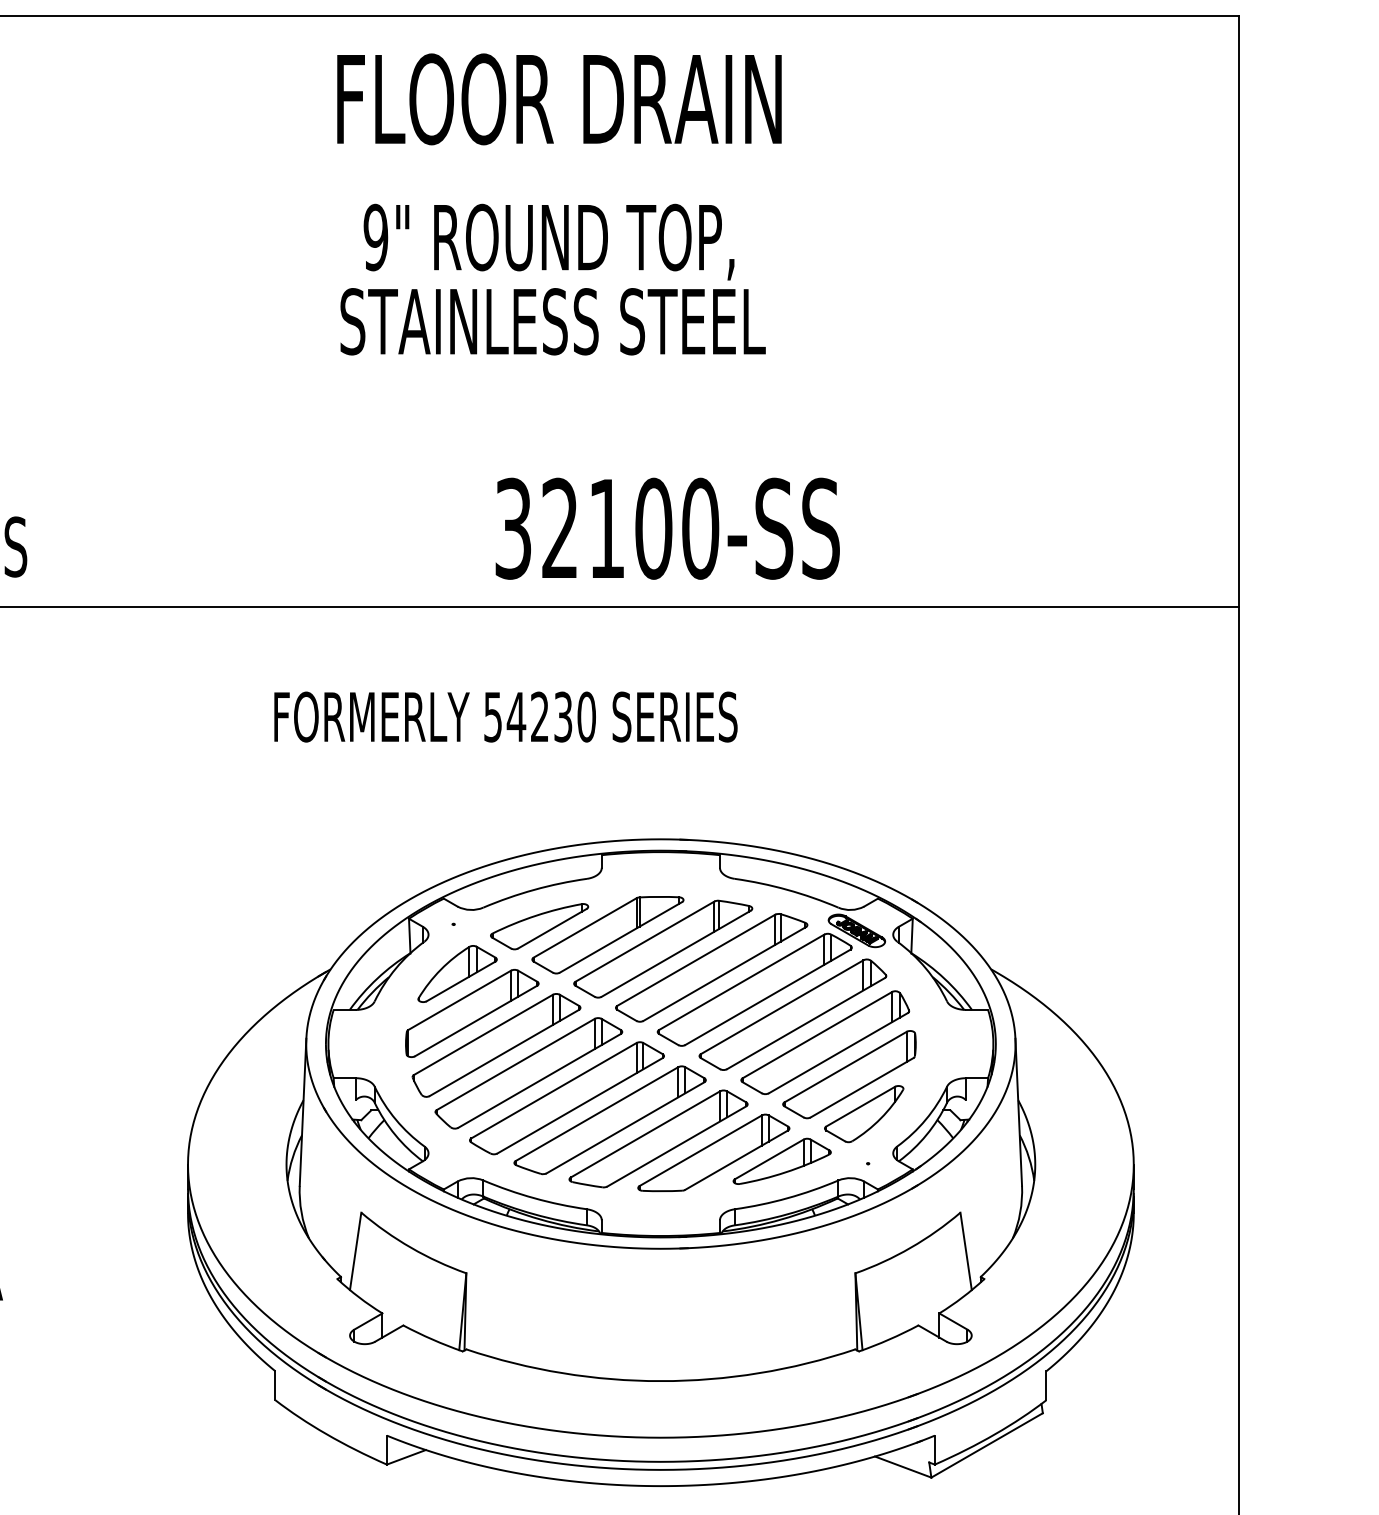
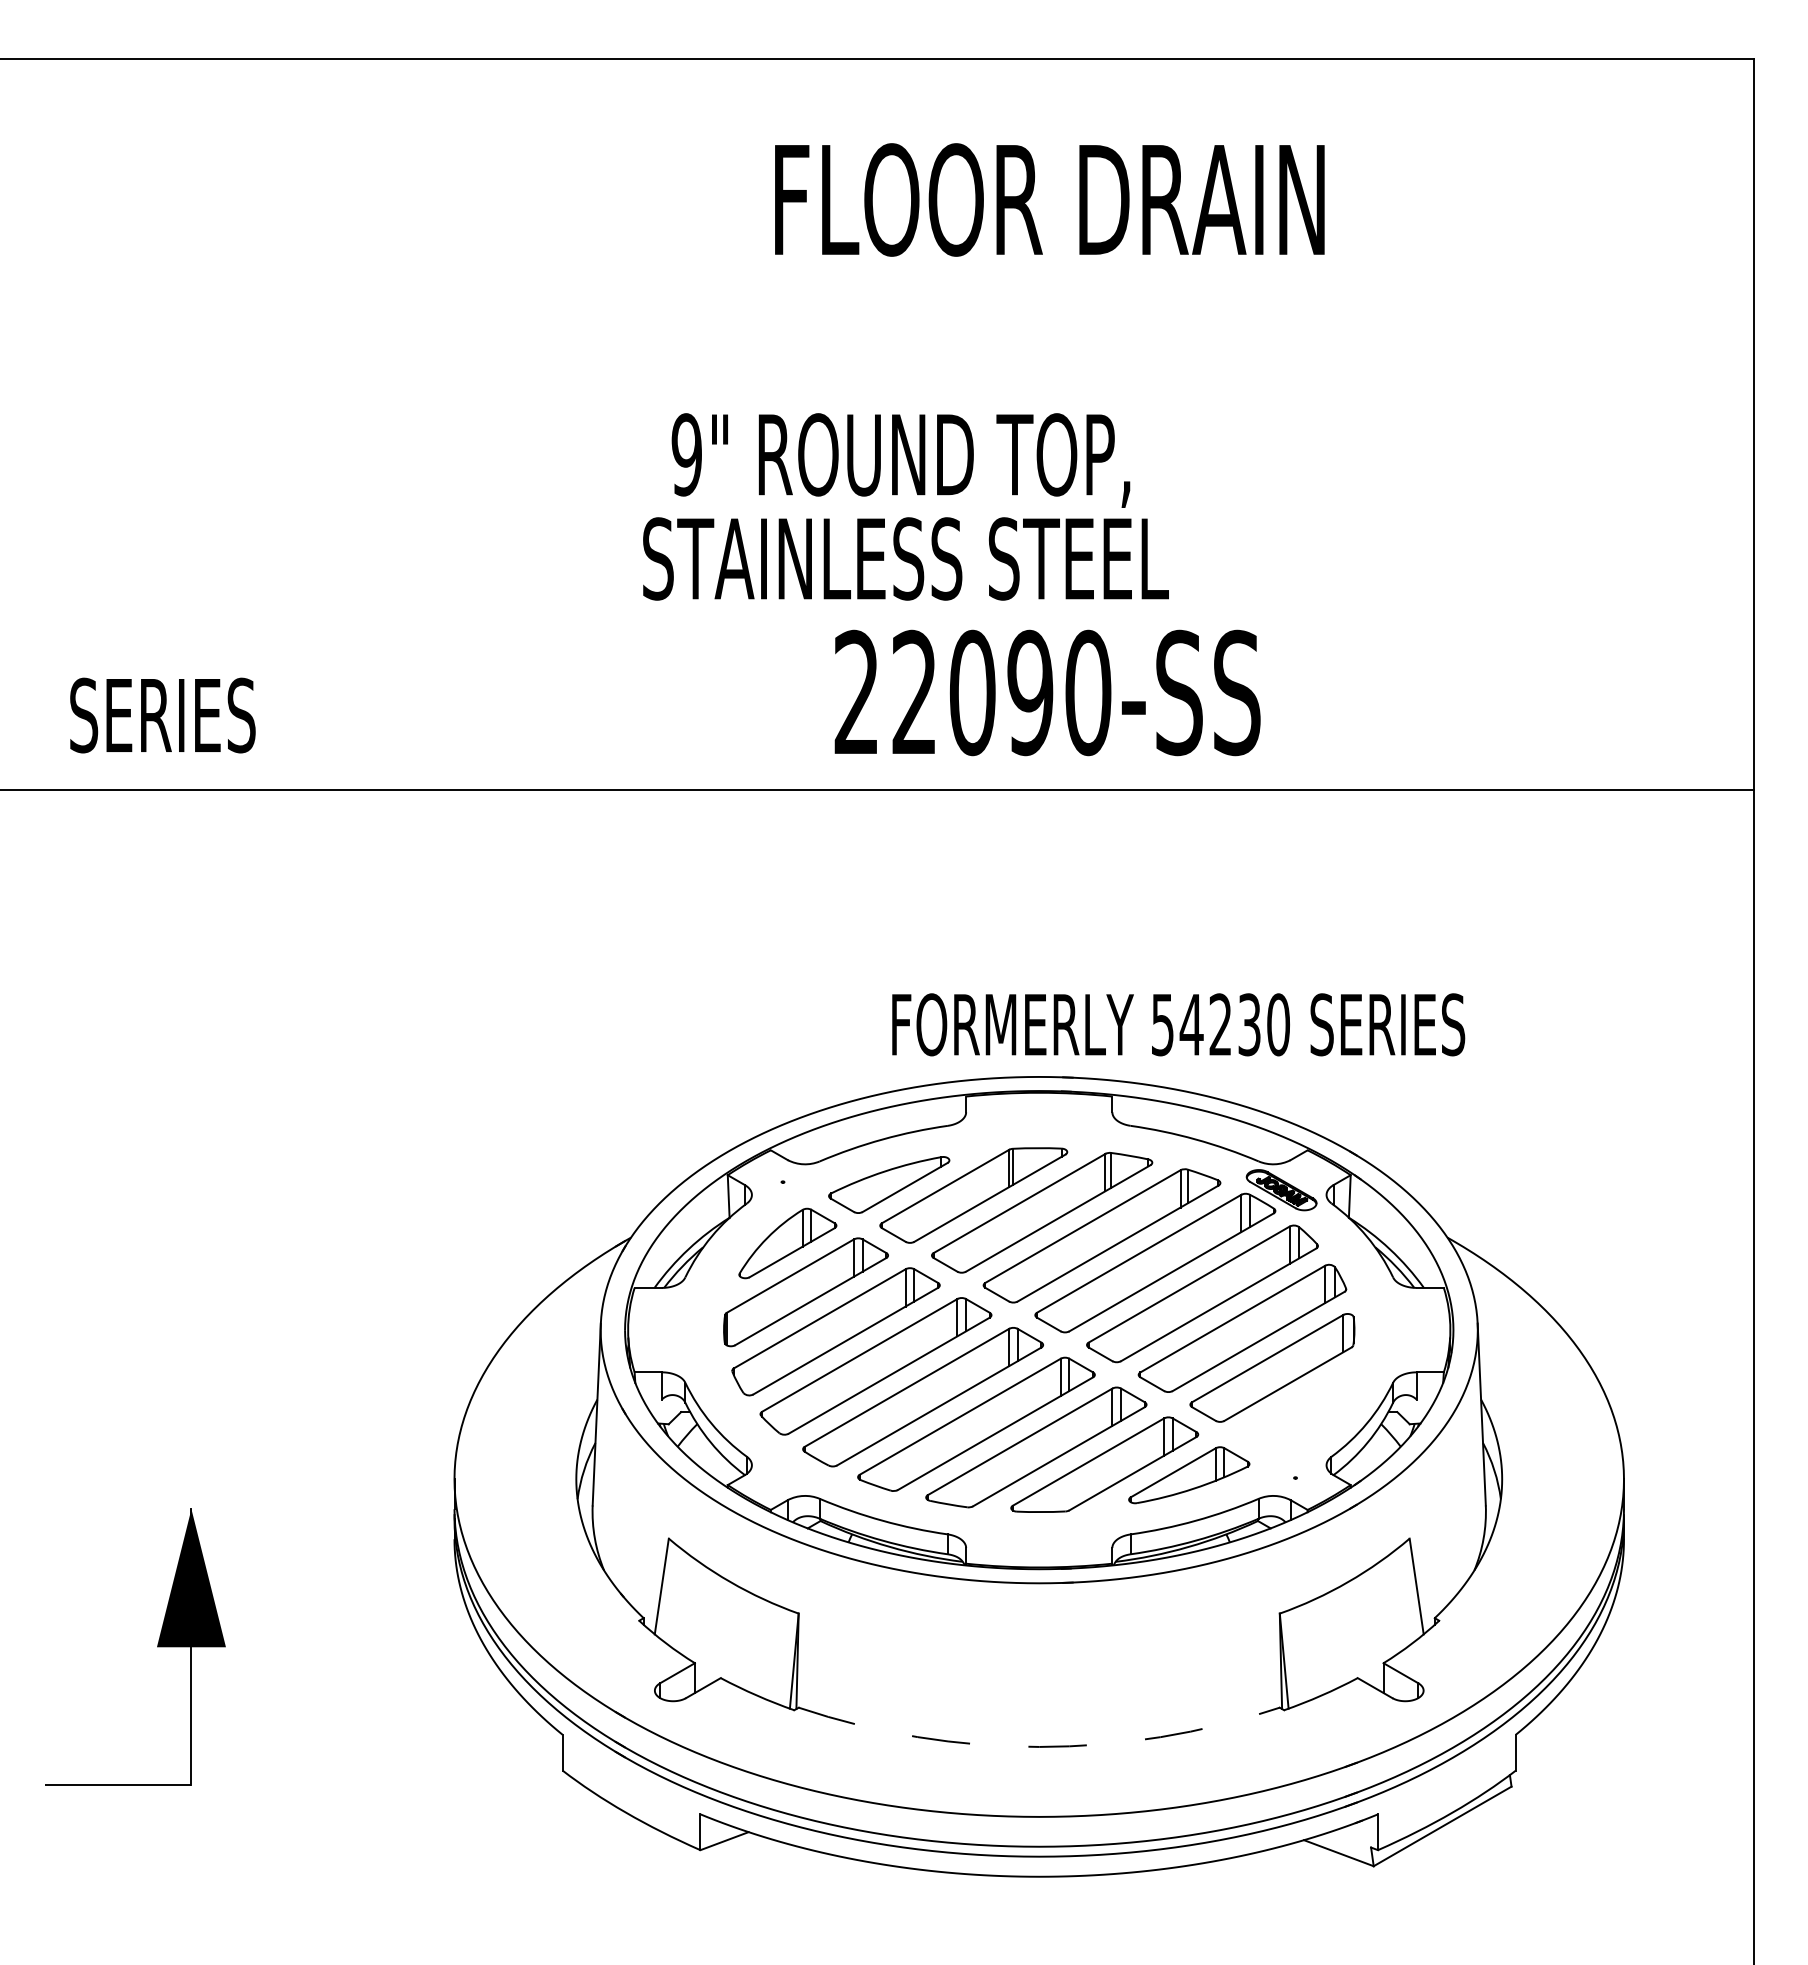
text: (559, 98) -> (1049, 199), moved
text: (552, 279) -> (905, 506), moved
text: (583, 528) -> (943, 692), 32100-SS -> 22090-SS
text: (505, 716) -> (1178, 1024), moved
part: (864, 1113) -> (1290, 1416), removed
arc: (661, 1380) -> (1039, 1746), solid -> dashed

